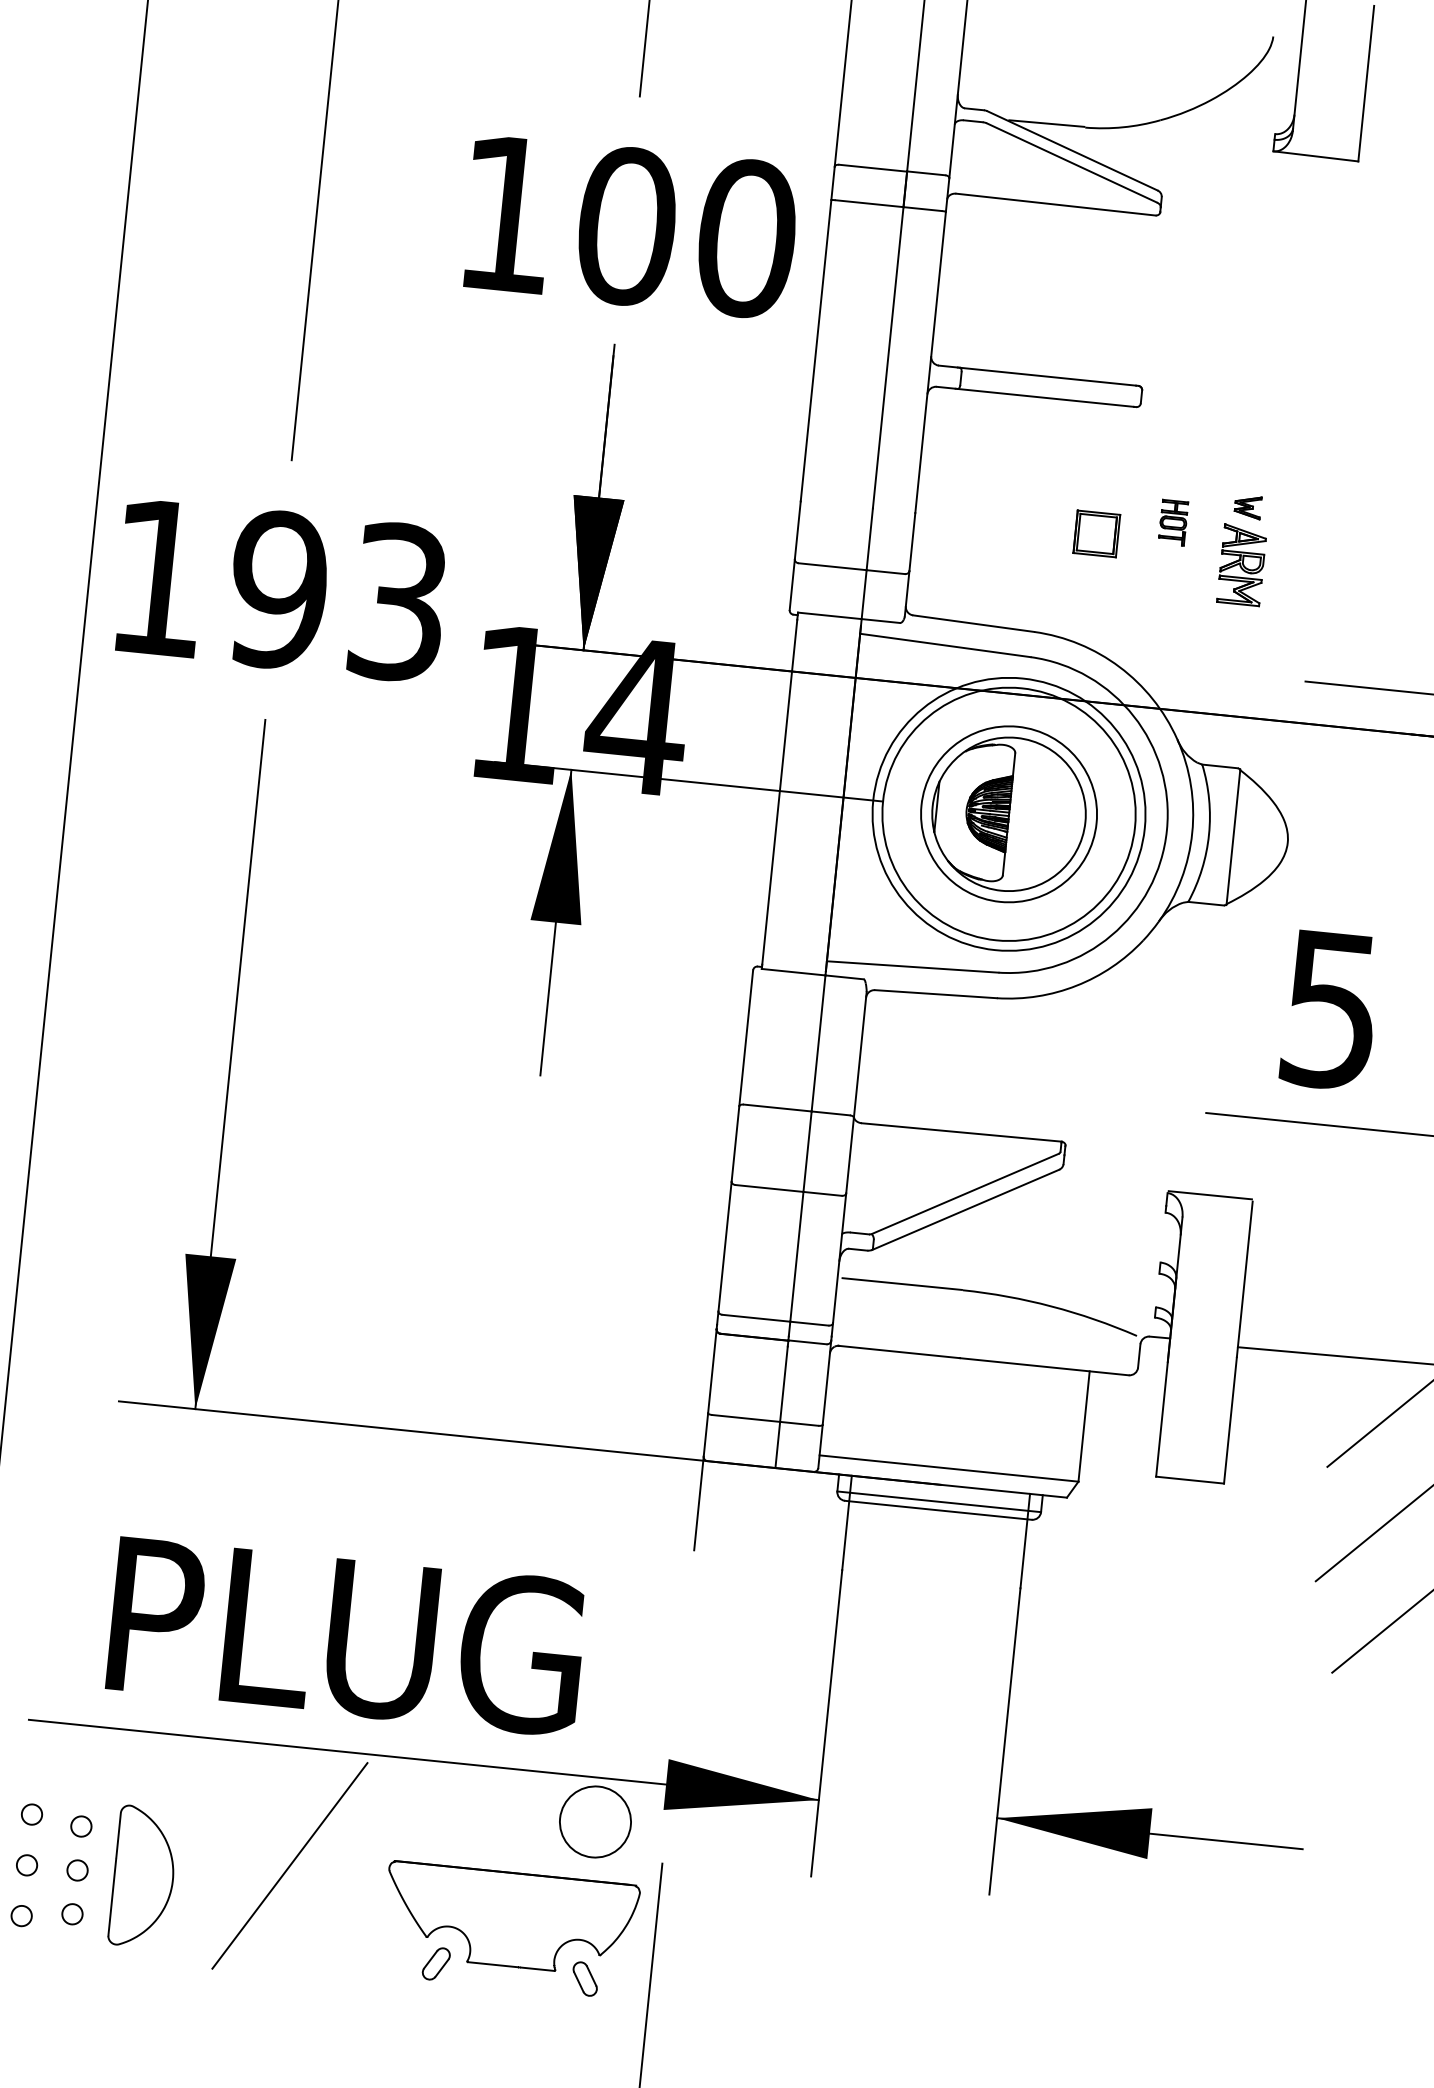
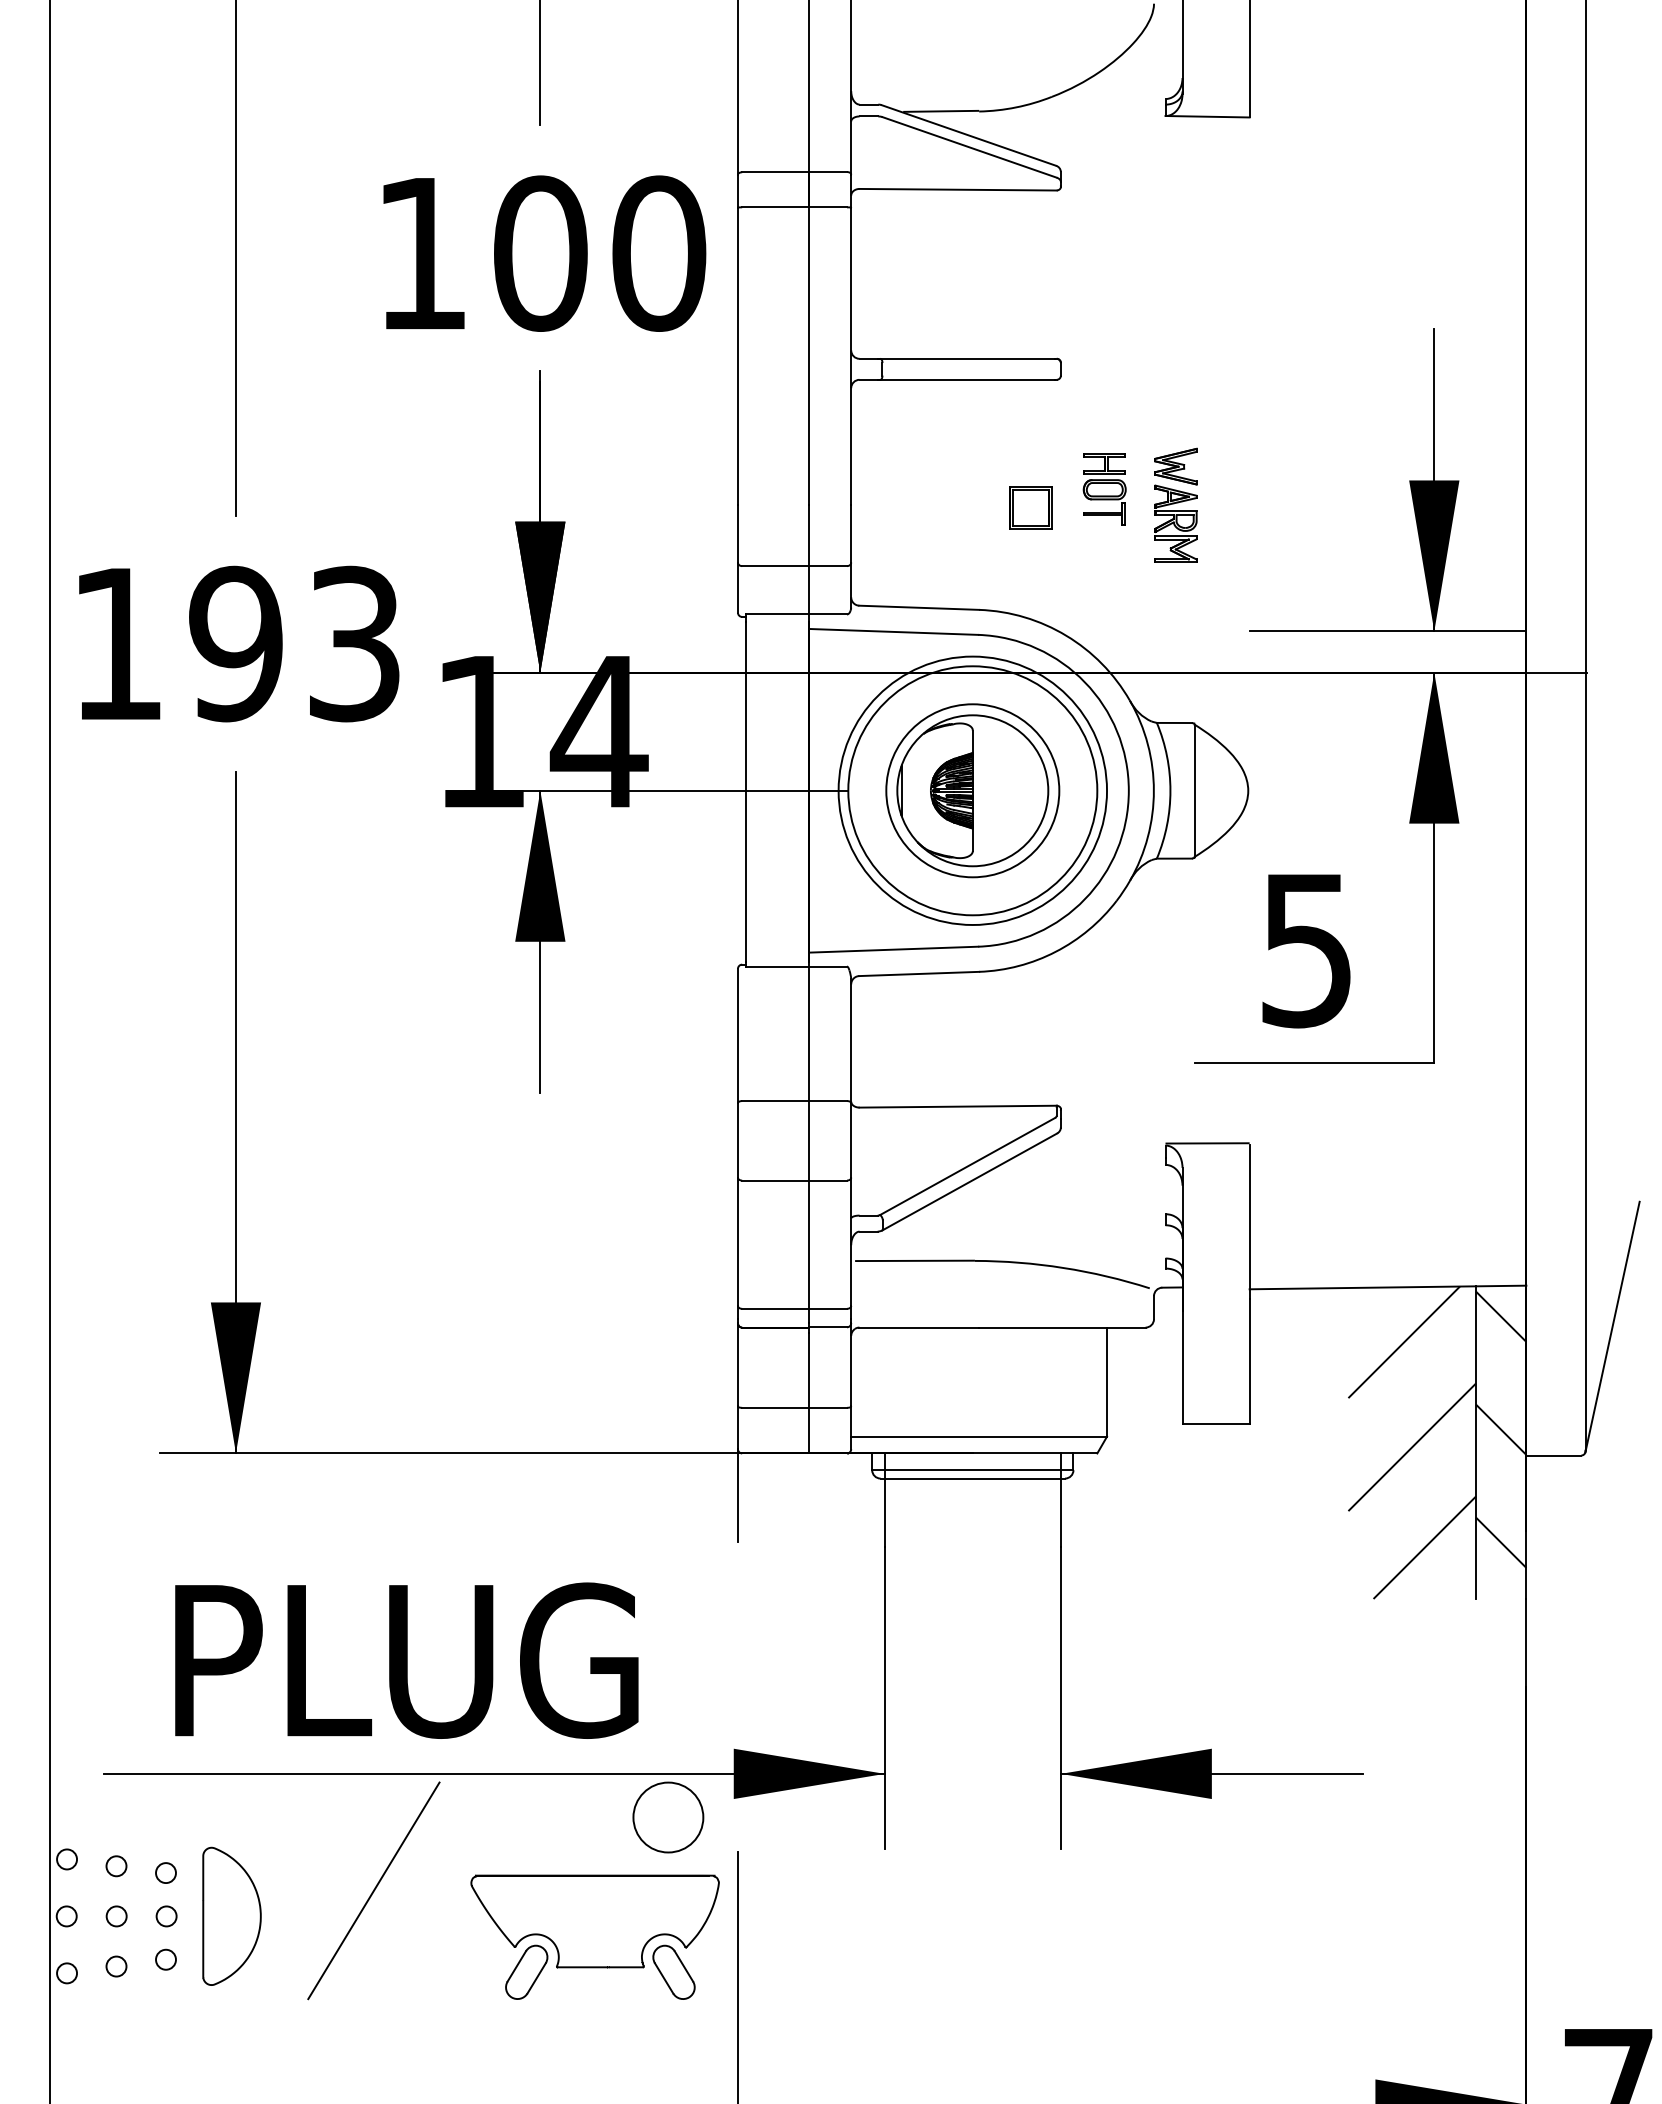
part: (1247, 507) -> (1175, 466), size x1.67
part: (1173, 522) -> (1104, 489), size x1.67
part: (436, 1963) -> (526, 1971), size x1.67
part: (584, 1978) -> (673, 1971), size x1.67

